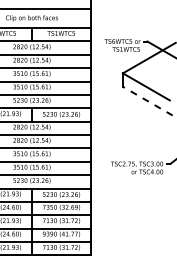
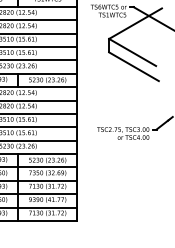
line: (147, 101) -> (133, 67), dashed -> solid

